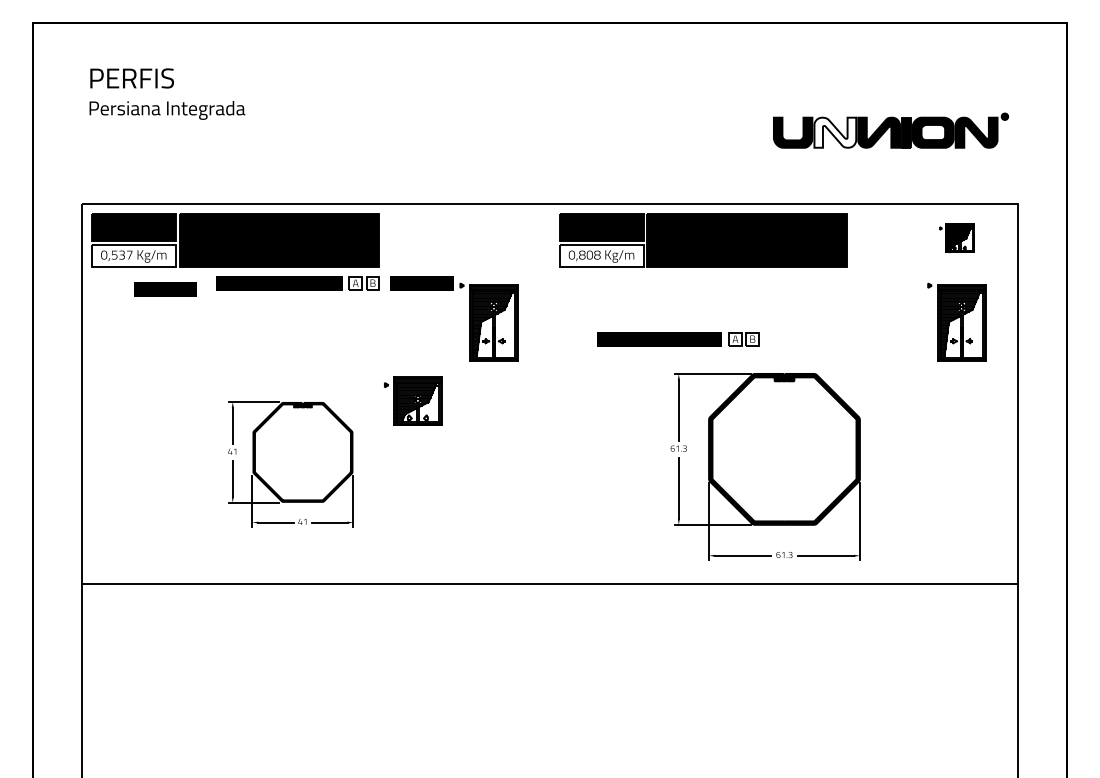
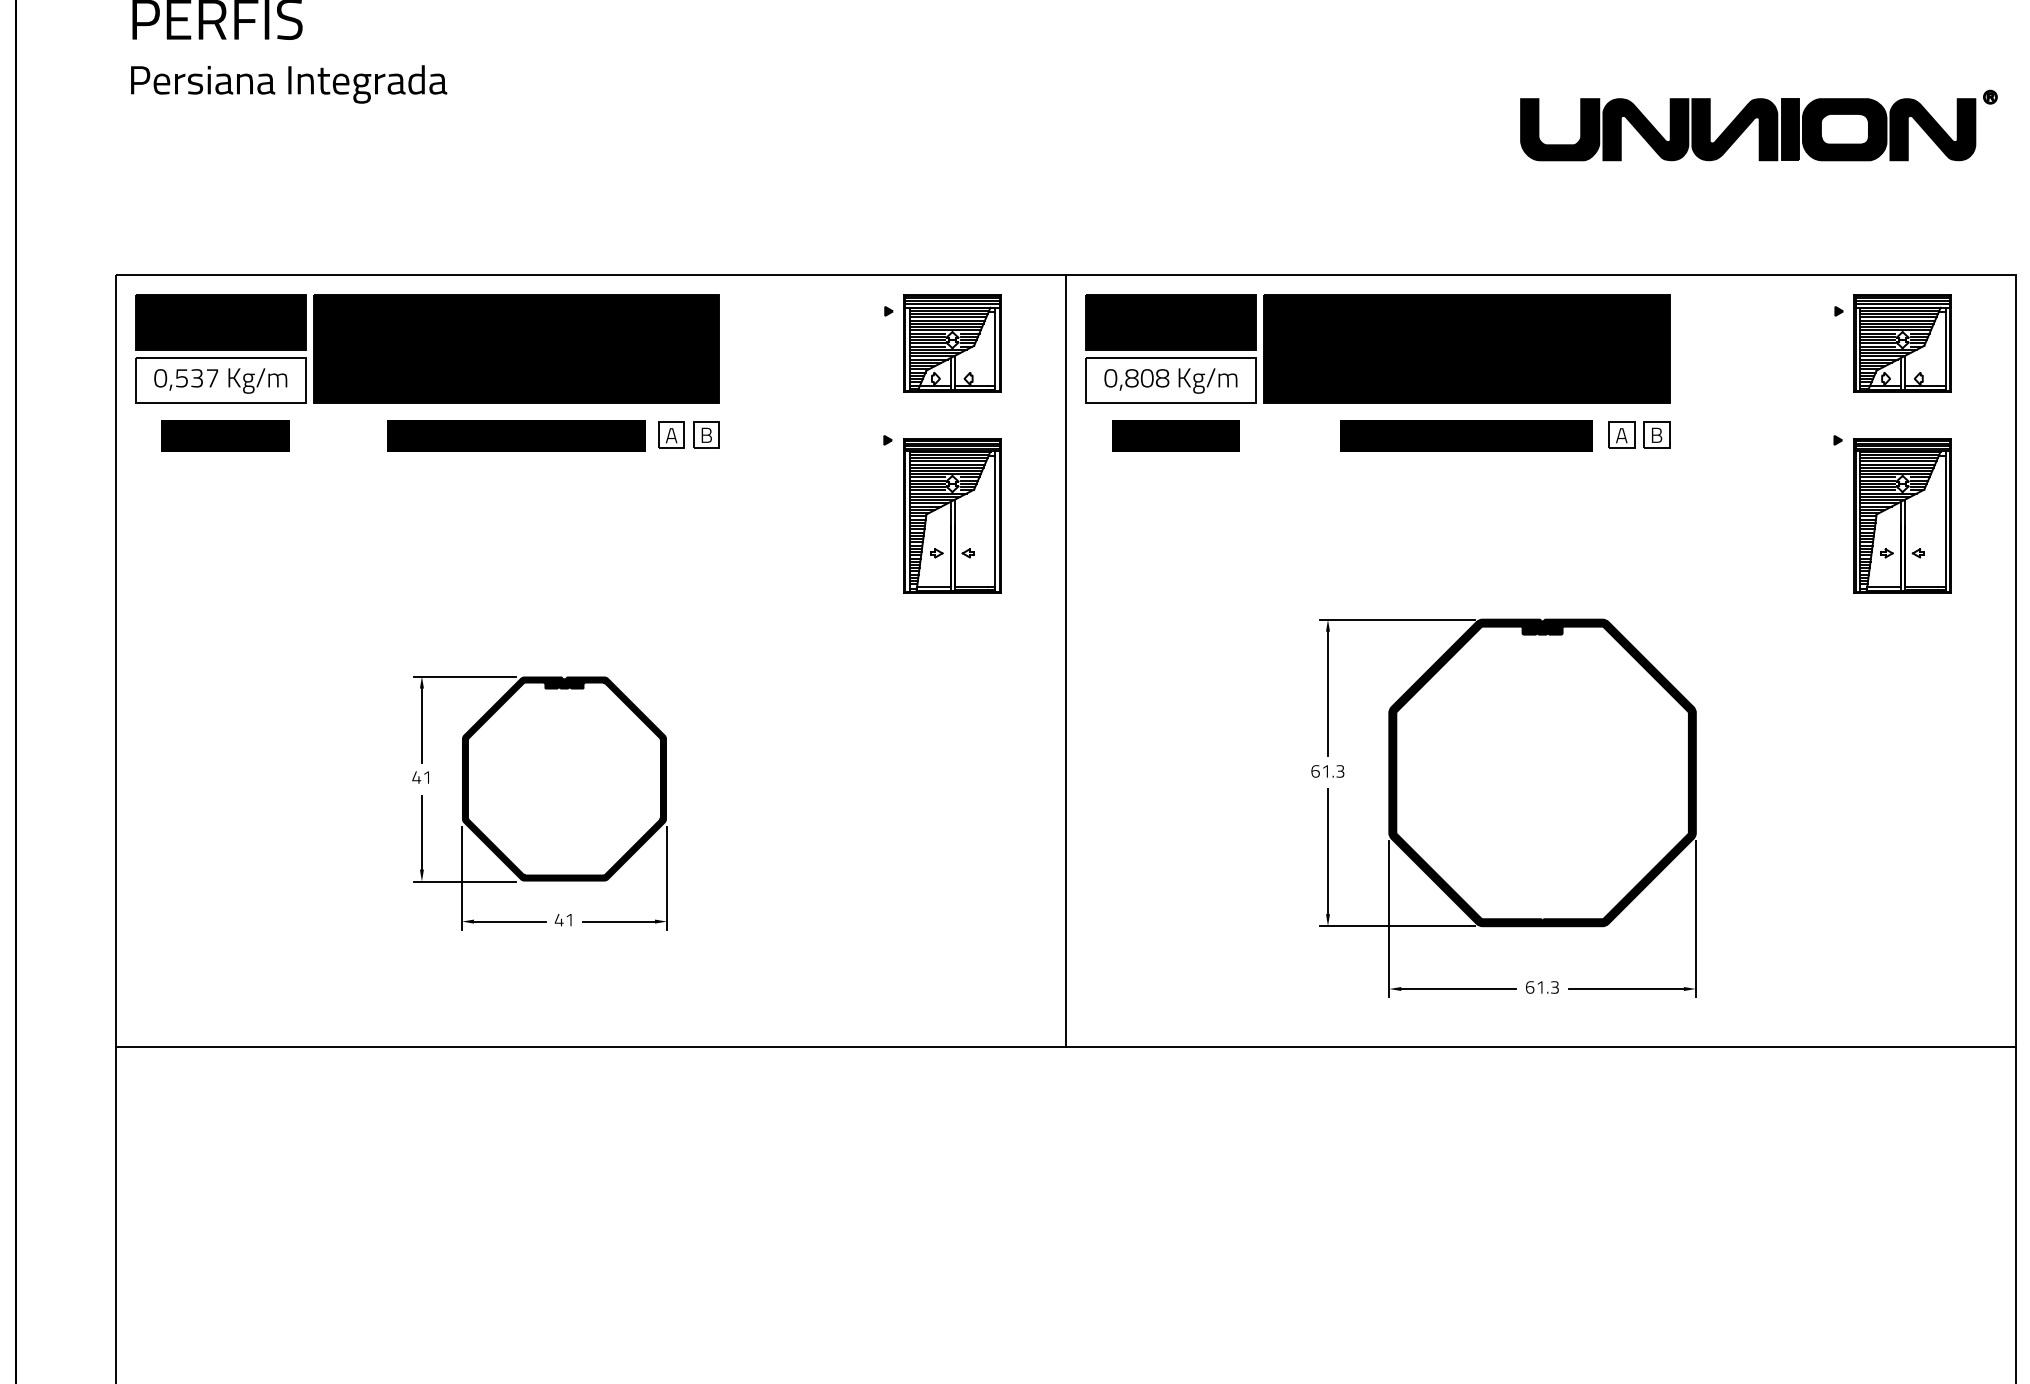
fill: (835, 132) -> (1646, 129), added
part: (956, 237) -> (1891, 342), size x1.67
text: (421, 283) -> (1174, 435), moved
text: (165, 289) -> (226, 435), moved
part: (678, 339) -> (1506, 435), moved
line: (549, 394) -> (1065, 661), added
part: (413, 400) -> (943, 342), moved

